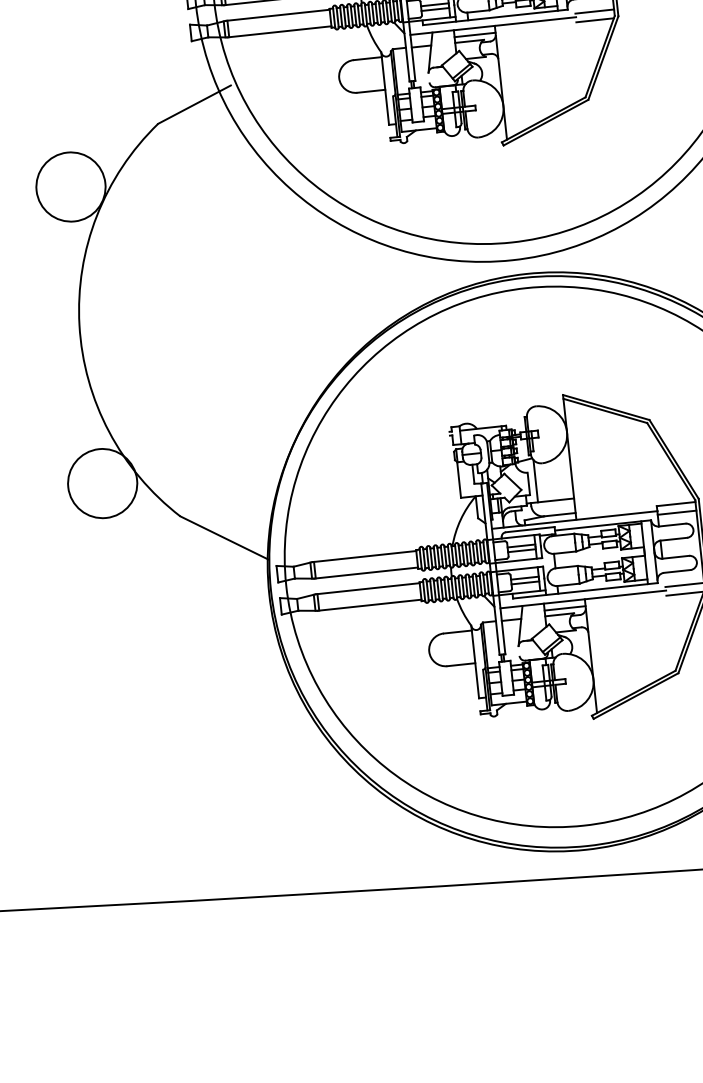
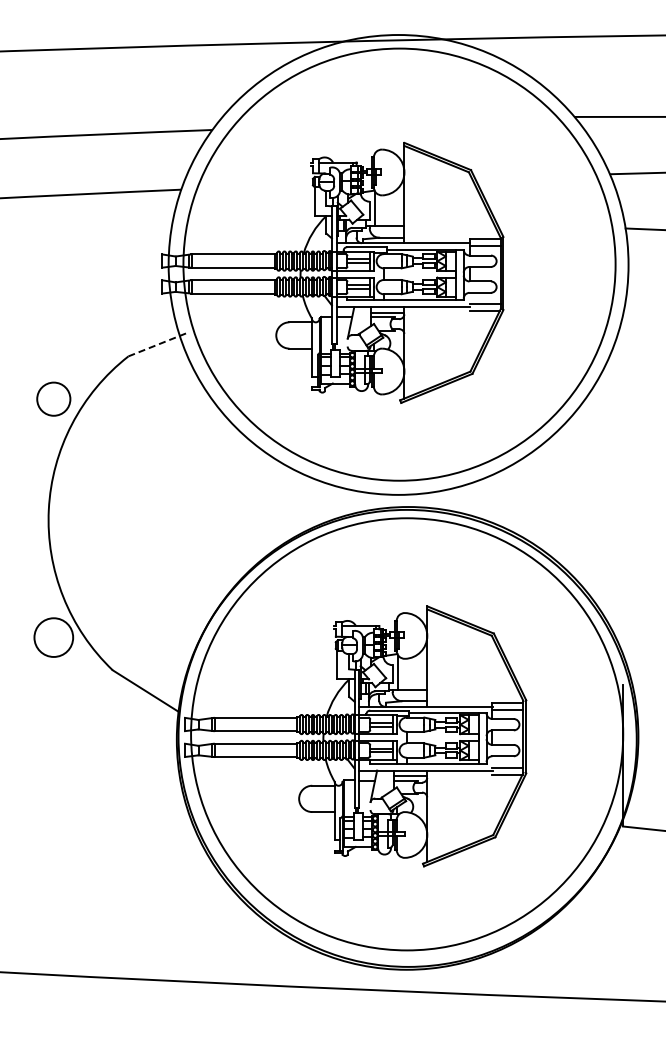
line: (193, 105) -> (158, 344), solid -> dashed
circle: (70, 186) -> (53, 398), size x0.6
circle: (102, 483) -> (53, 637), size x0.7

